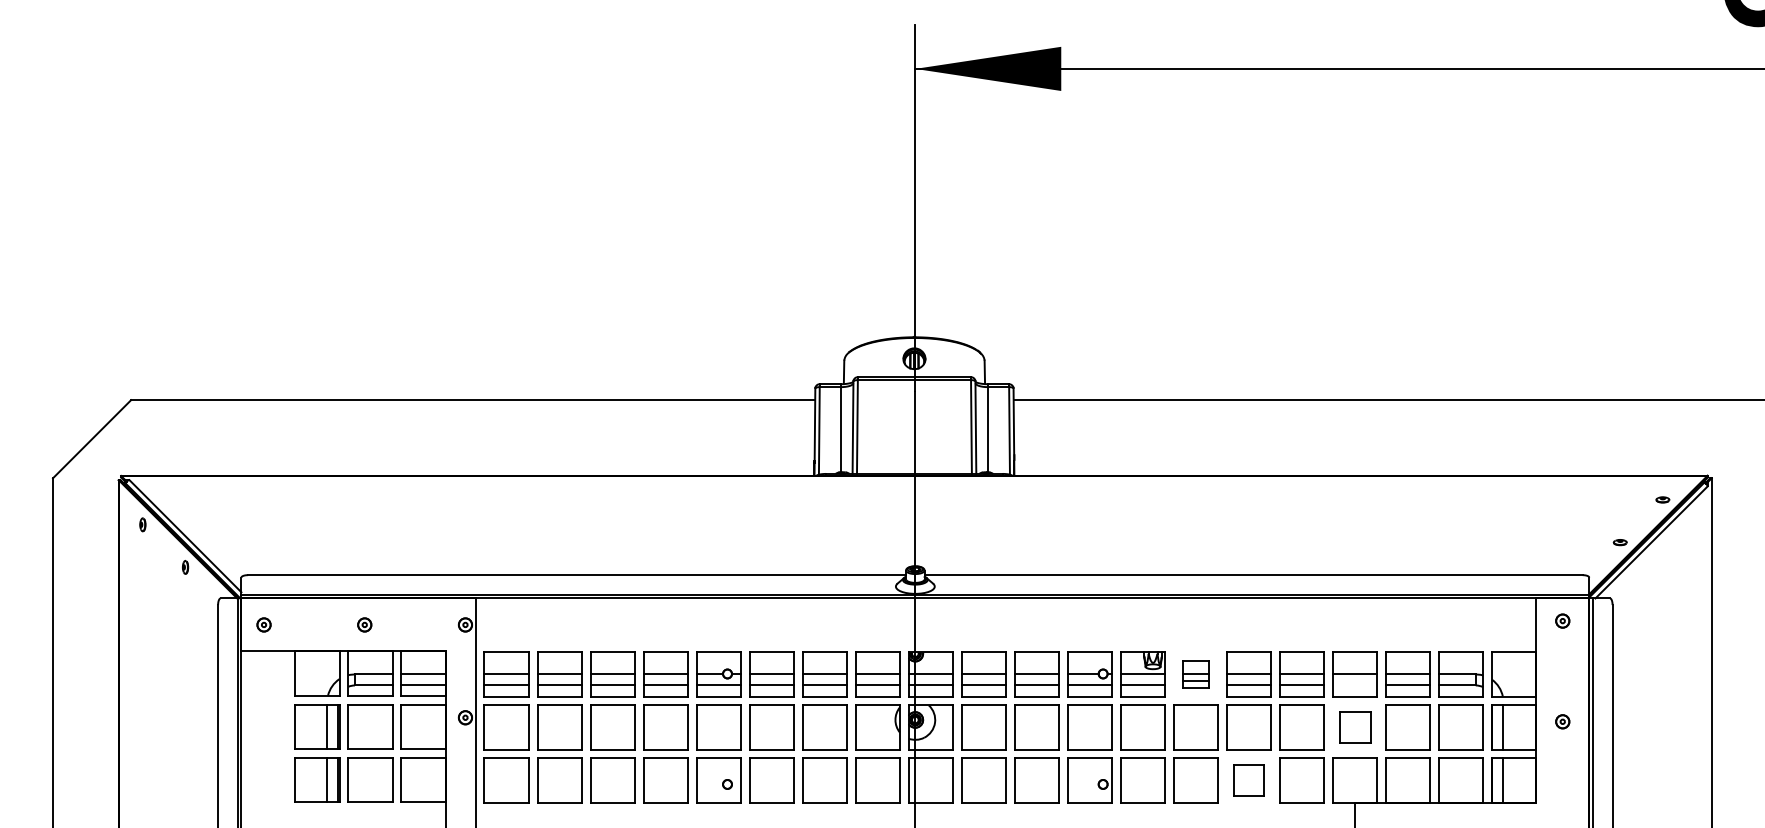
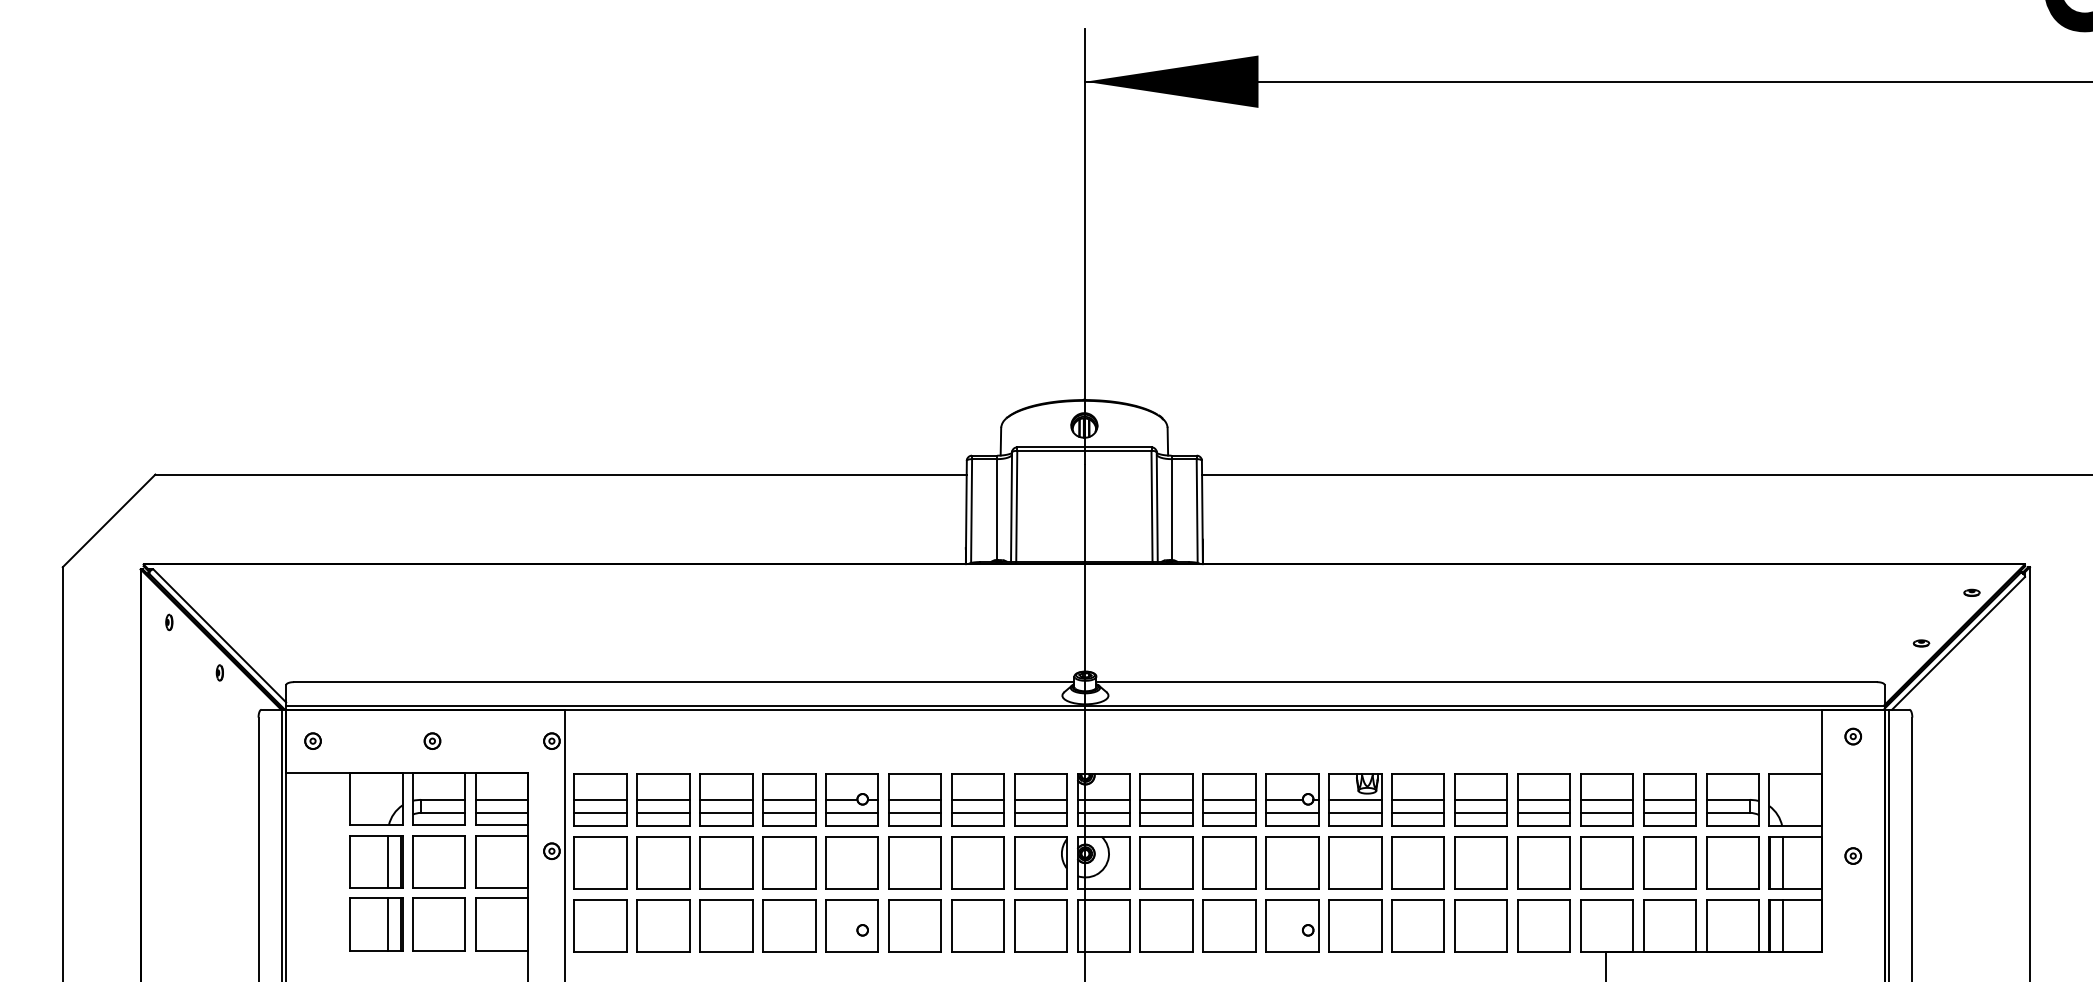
part: (1195, 674) -> (1417, 799), size x1.67
line: (1354, 685) -> (1606, 812), added
part: (1354, 727) -> (1606, 862), size x1.43
part: (1248, 780) -> (1480, 925), size x1.43

